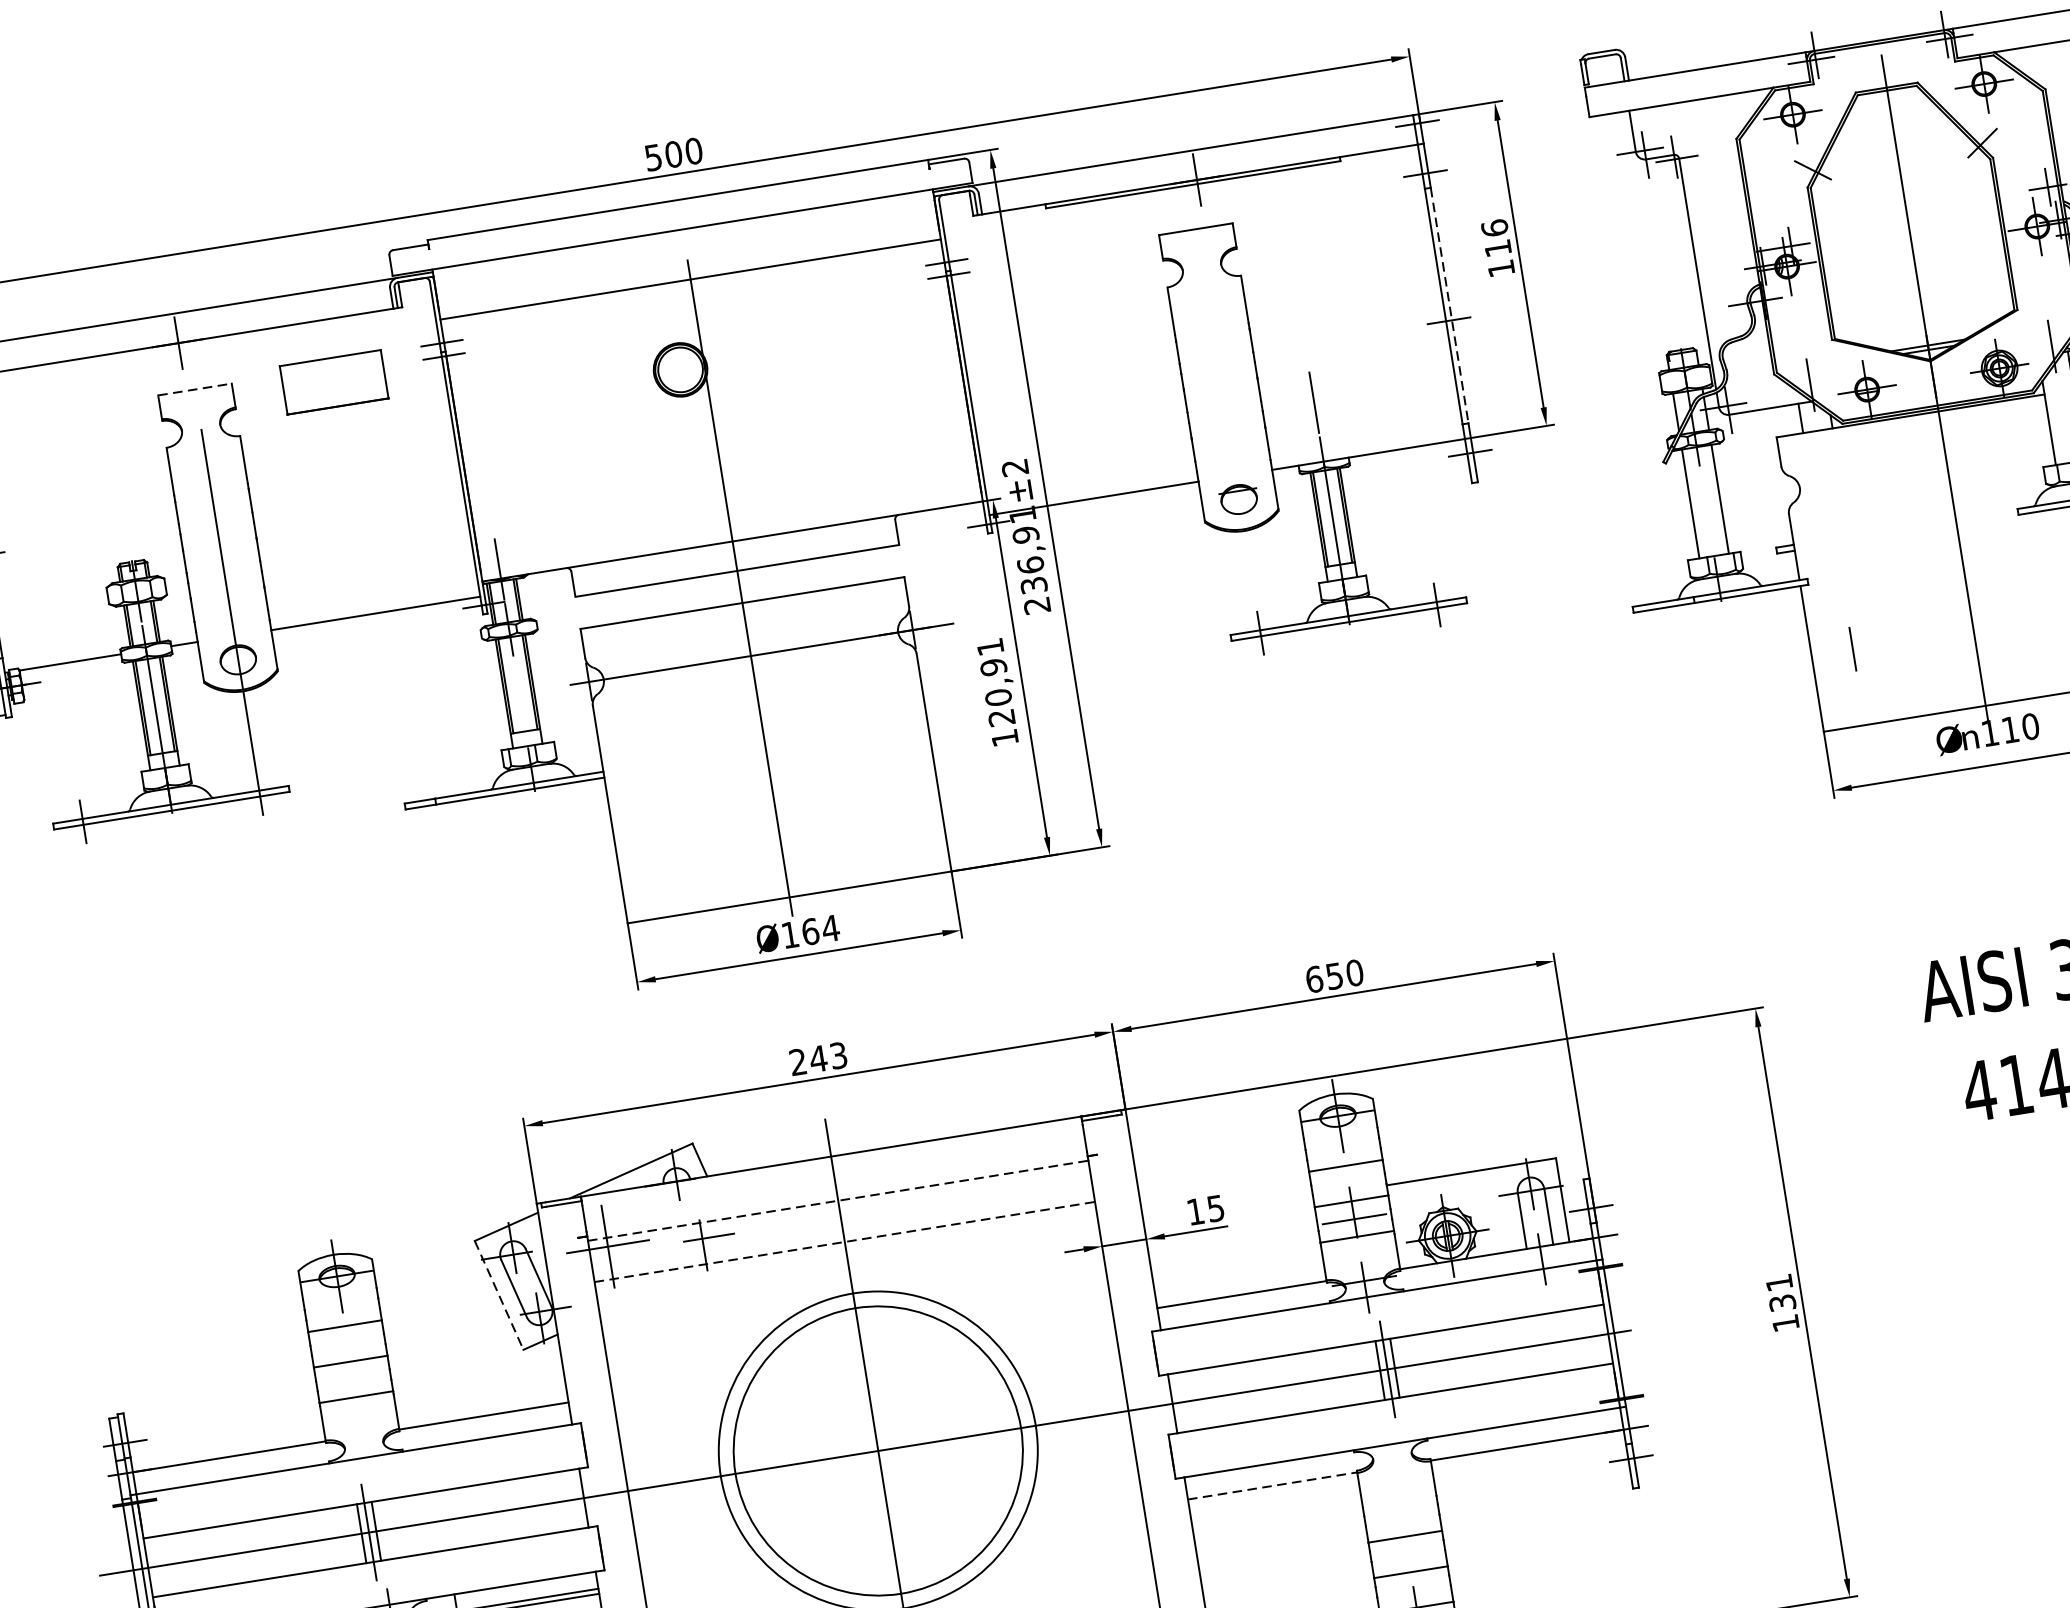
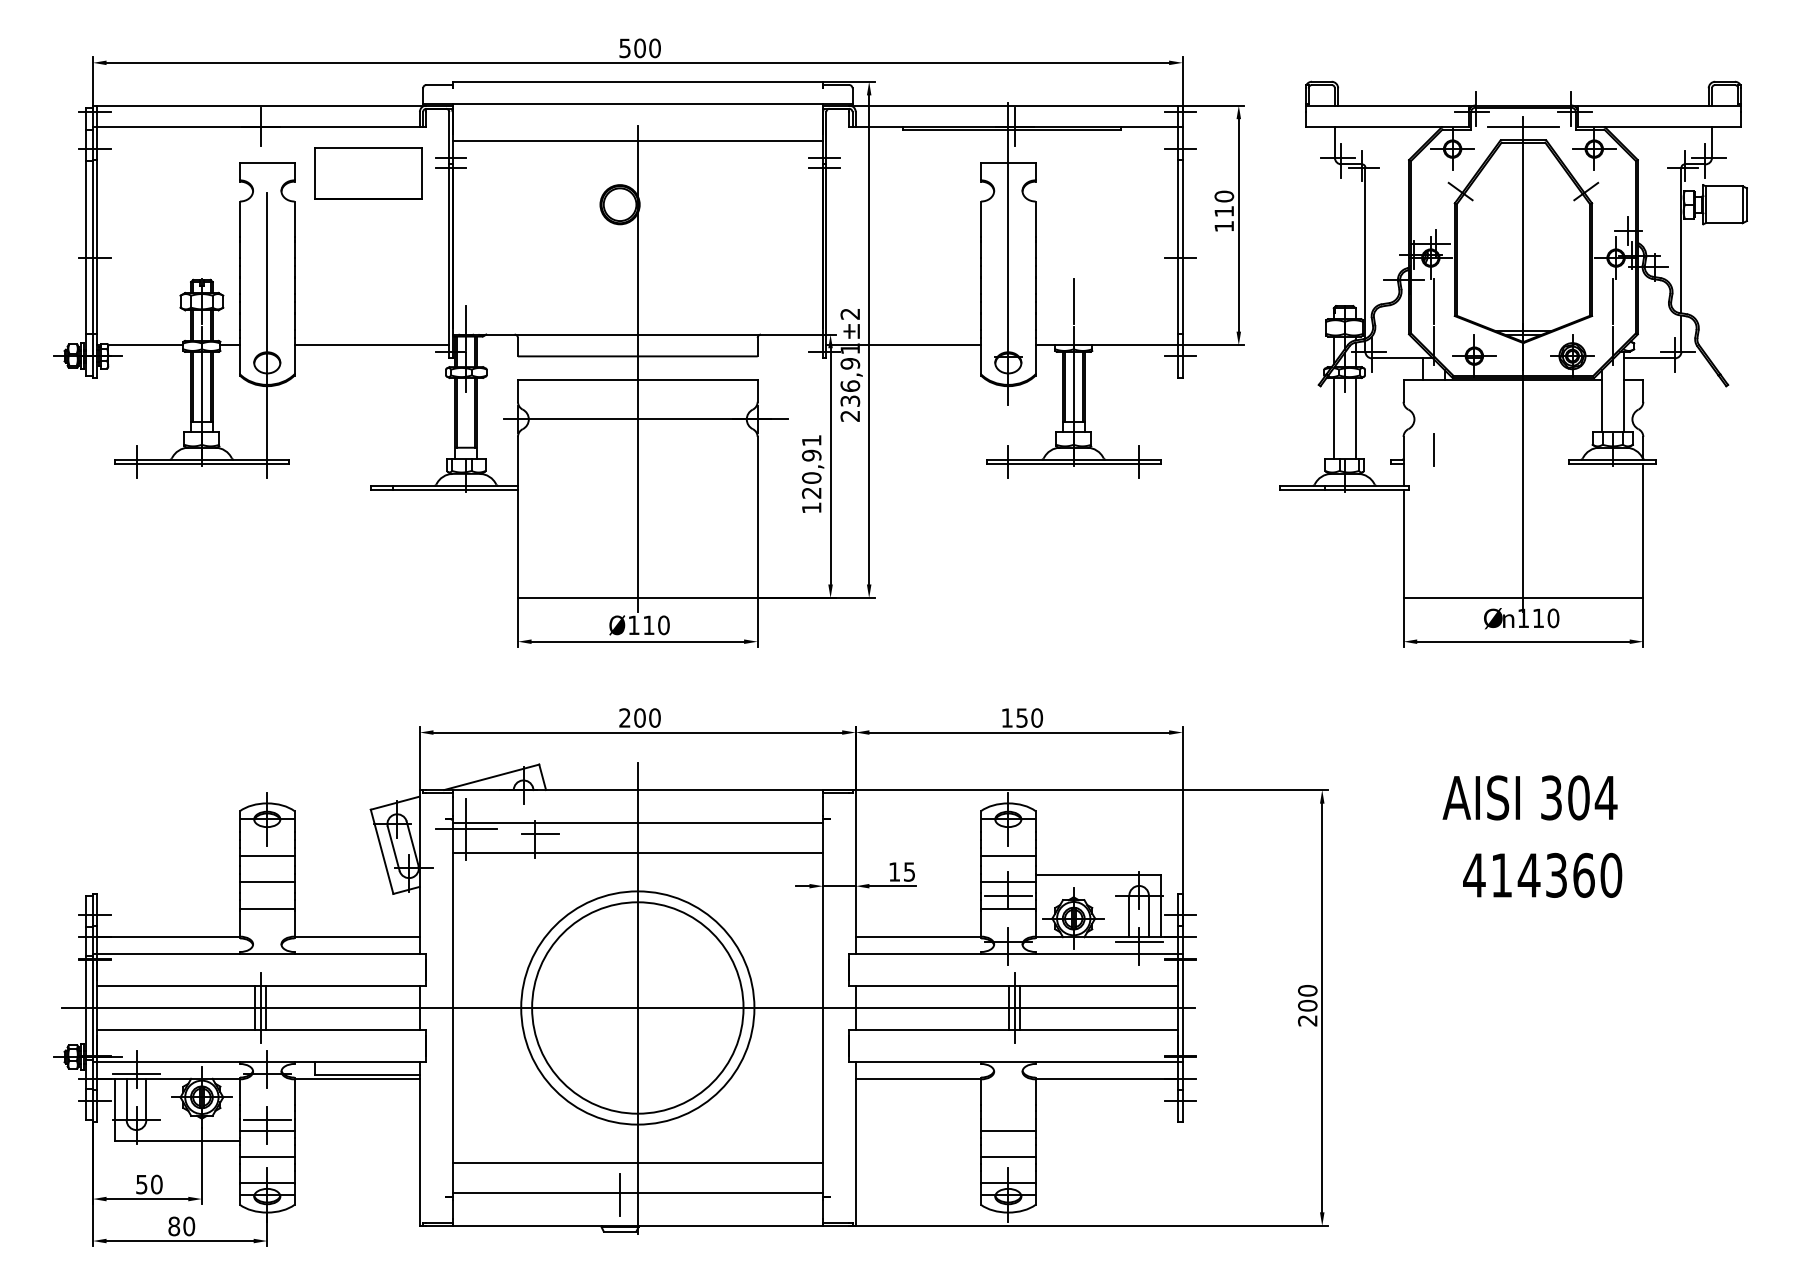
line: (1883, 70) -> (1523, 127), added
text: (1493, 228) -> (1223, 196), 116 -> 110
line: (2041, 285) -> (1612, 301), added
line: (1449, 306) -> (1182, 247), dashed -> solid
line: (1801, 324) -> (1434, 301), added
line: (1215, 353) -> (1008, 254), added
part: (334, 382) -> (368, 173), size x1.43
line: (195, 389) -> (267, 162), dashed -> solid
line: (1852, 648) -> (1433, 449), moved
text: (820, 930) -> (656, 625), 164 -> 110
text: (1314, 978) -> (1007, 717), 650 -> 150
text: (827, 1056) -> (646, 717), 243 -> 200
line: (839, 1200) -> (638, 822), dashed -> solid
line: (845, 1242) -> (638, 853), dashed -> solid
line: (1540, 1252) -> (1138, 941), added
line: (499, 1294) -> (382, 851), dashed -> solid
text: (1782, 1302) -> (1307, 1005), 131 -> 200
line: (1272, 1485) -> (918, 1078), dashed -> solid

